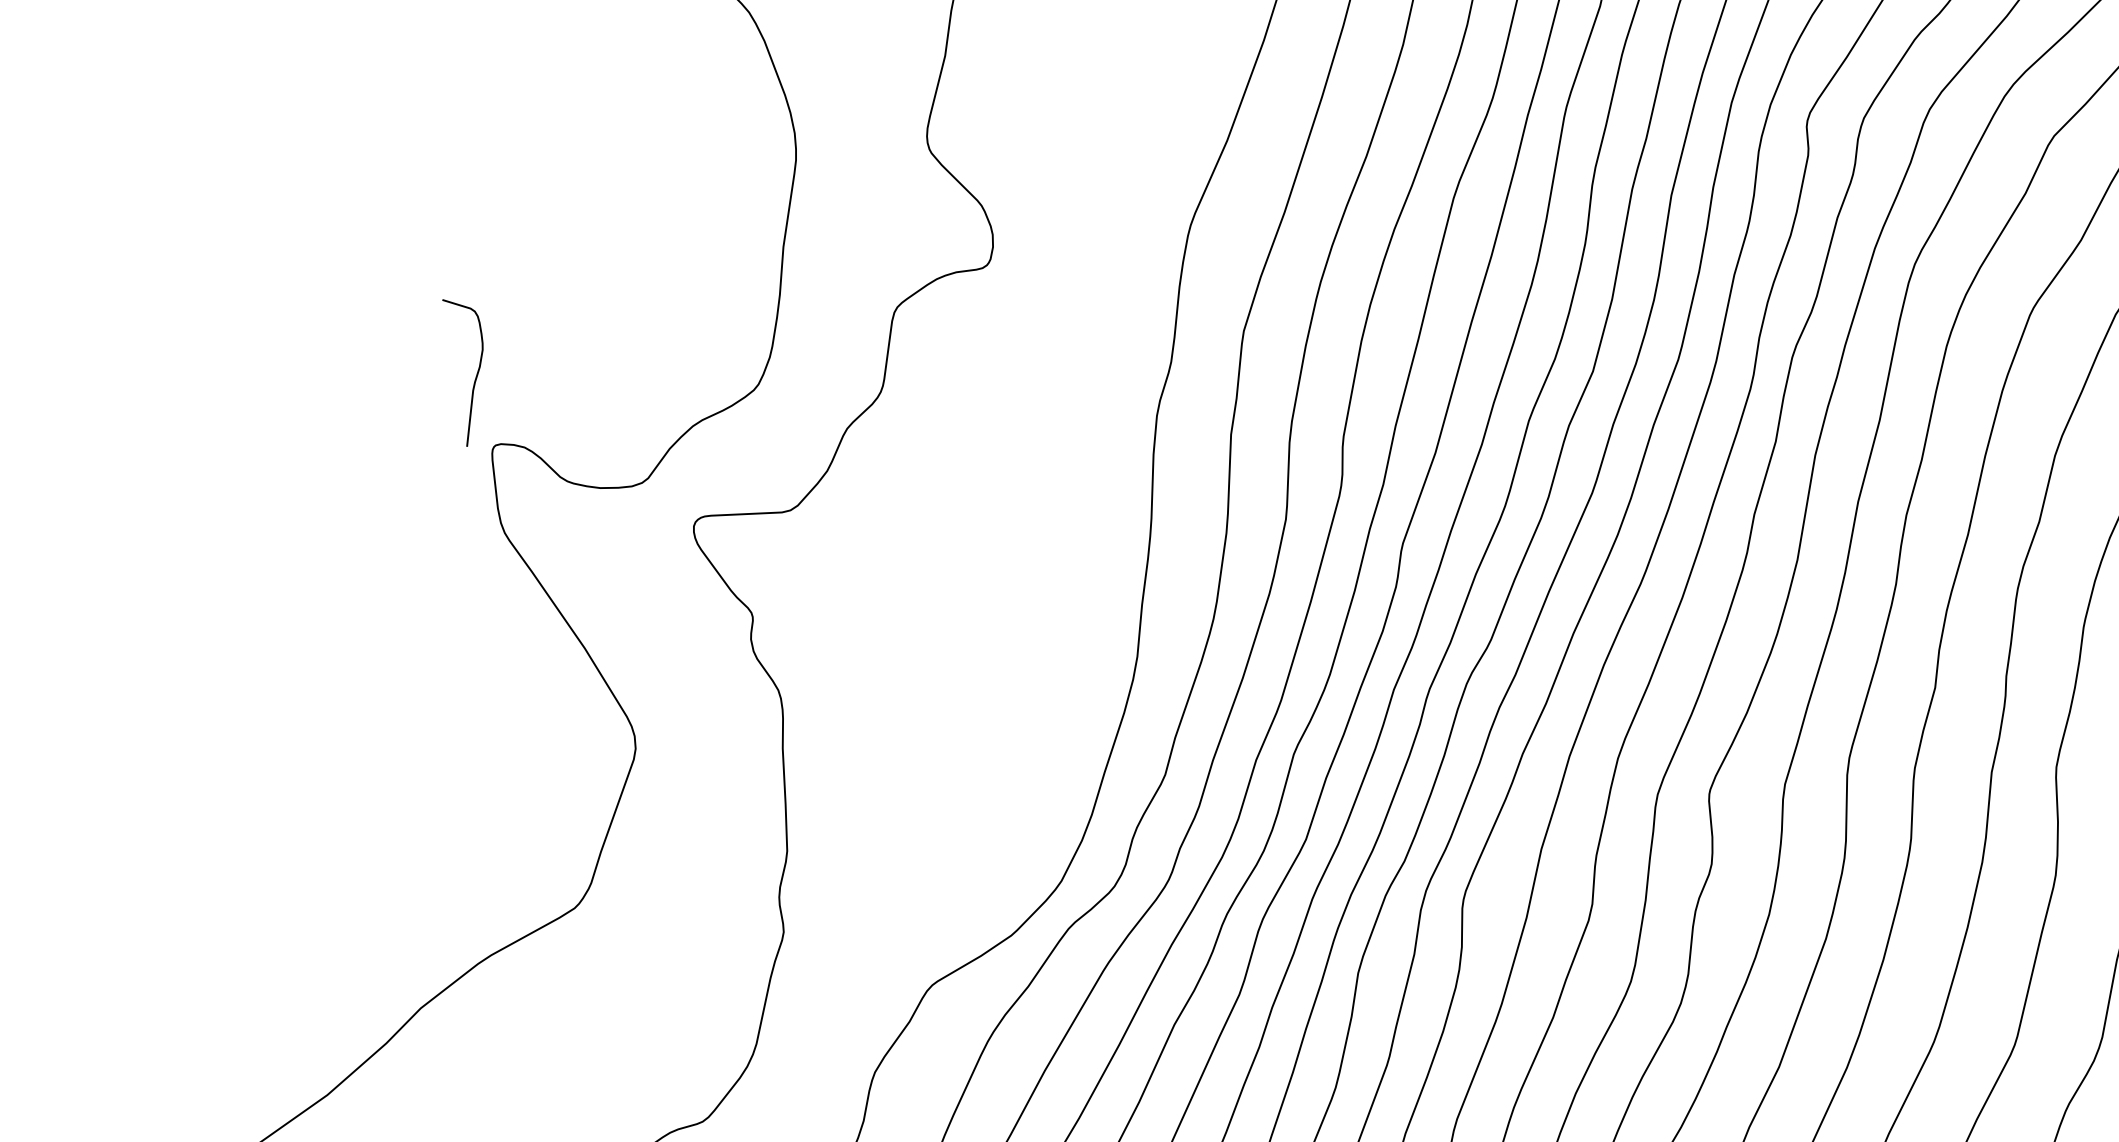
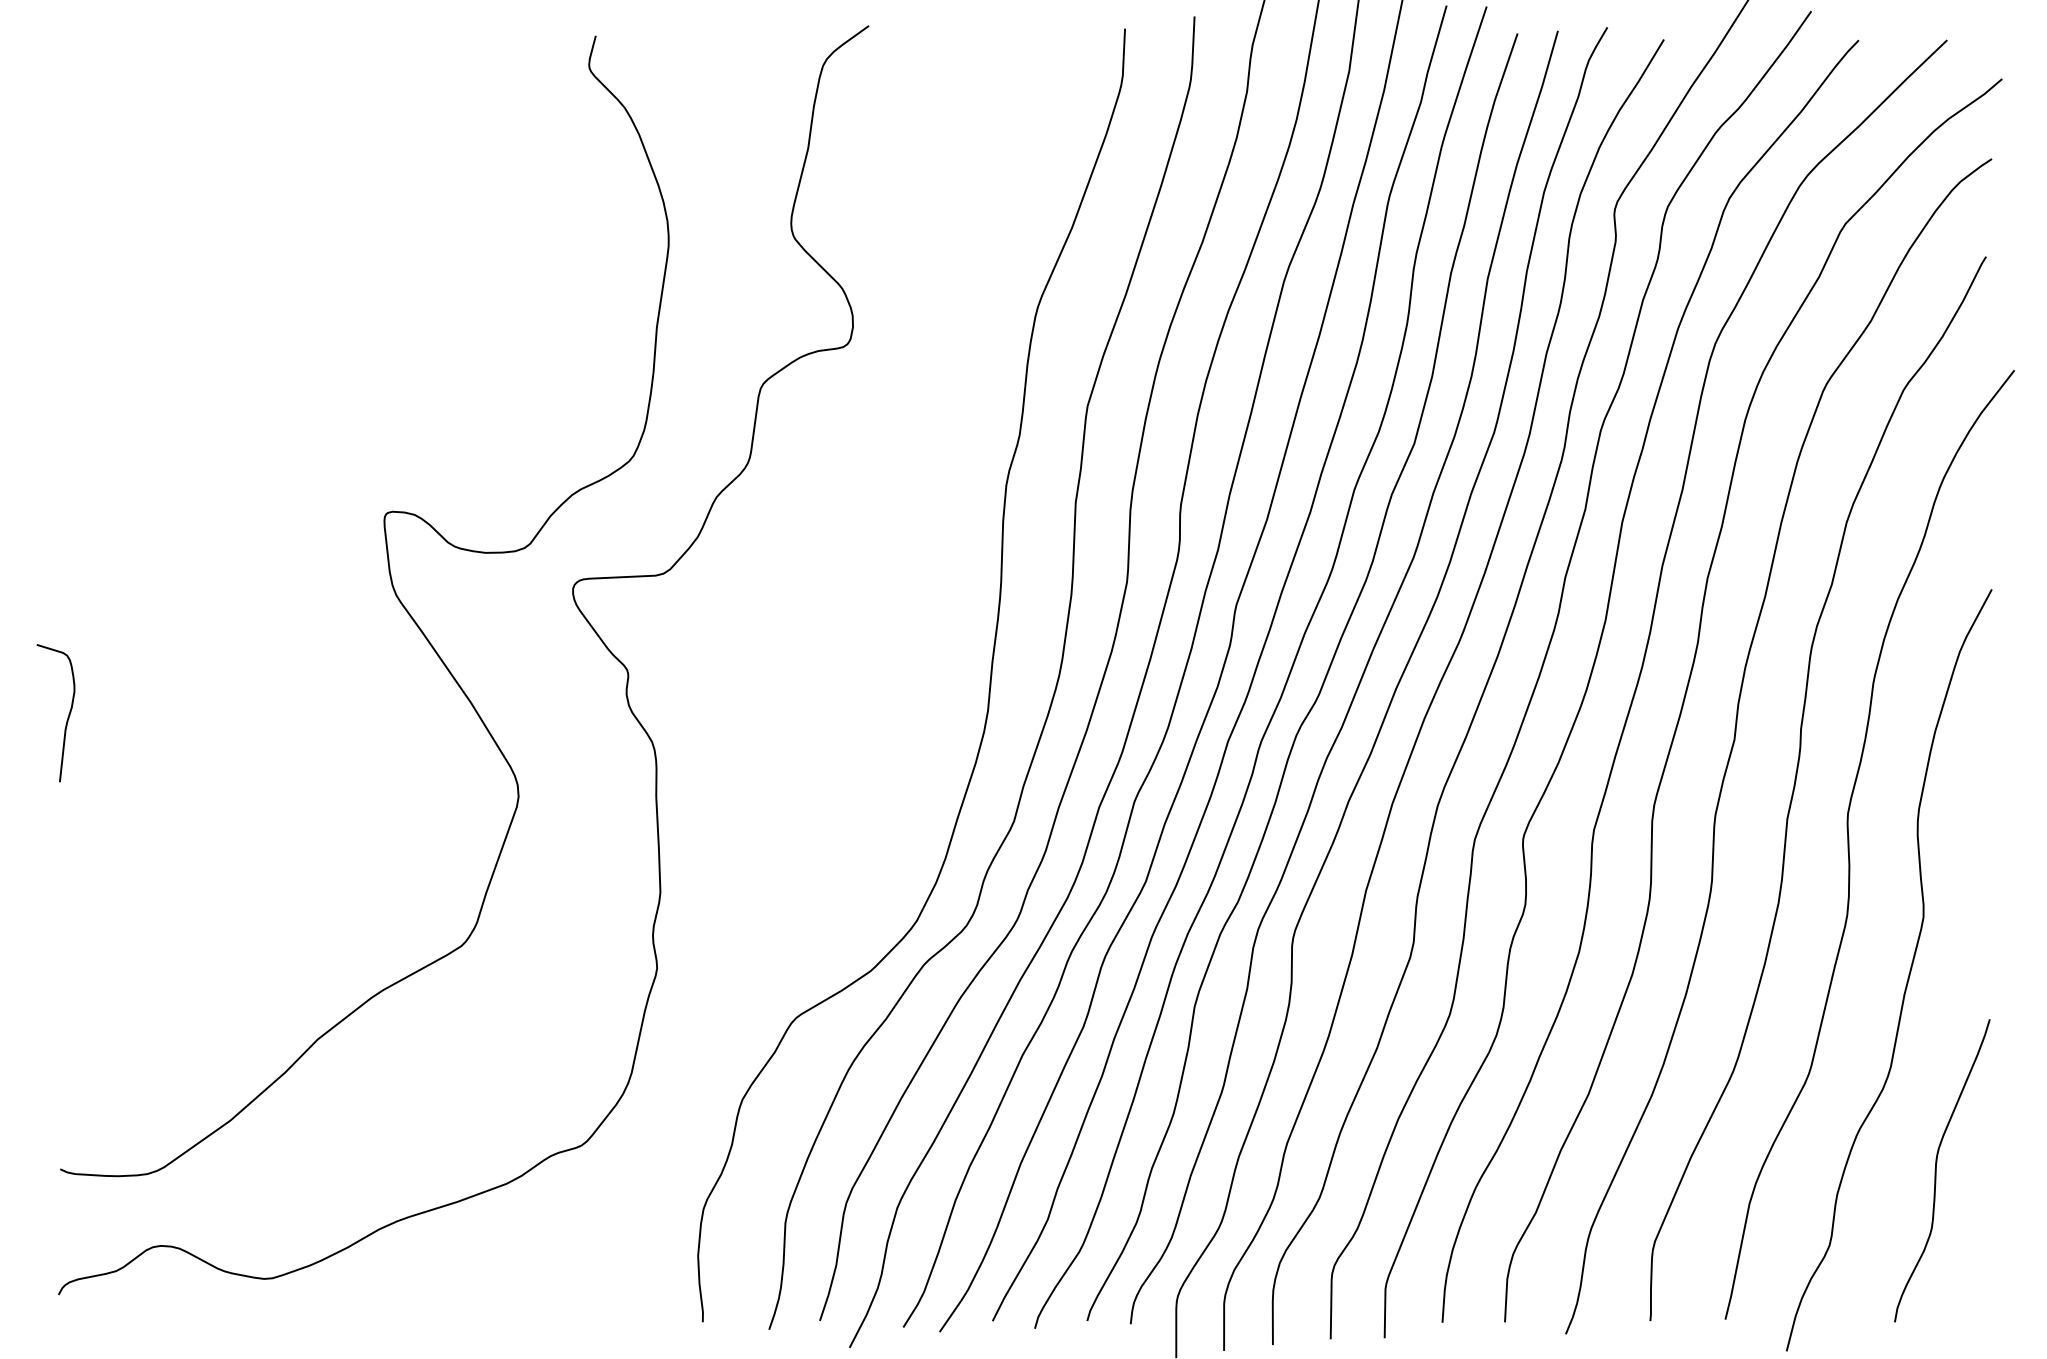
curve: (475, 377) -> (67, 717), moved

